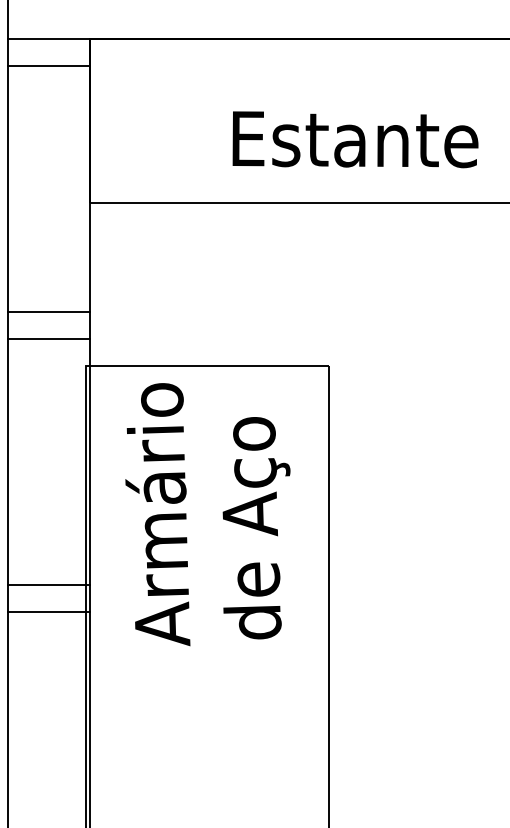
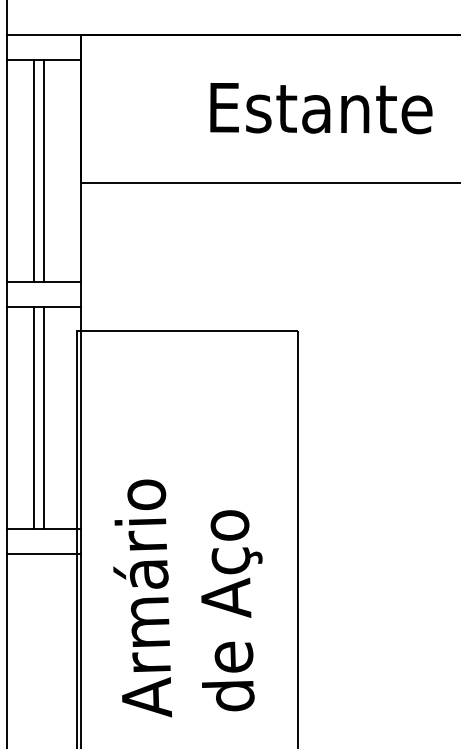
text: (355, 139) -> (321, 108), moved
line: (38, 189) -> (34, 171), added
line: (49, 189) -> (44, 171), added
line: (38, 461) -> (34, 417), added
line: (49, 461) -> (44, 417), added
text: (207, 514) -> (187, 598), moved

